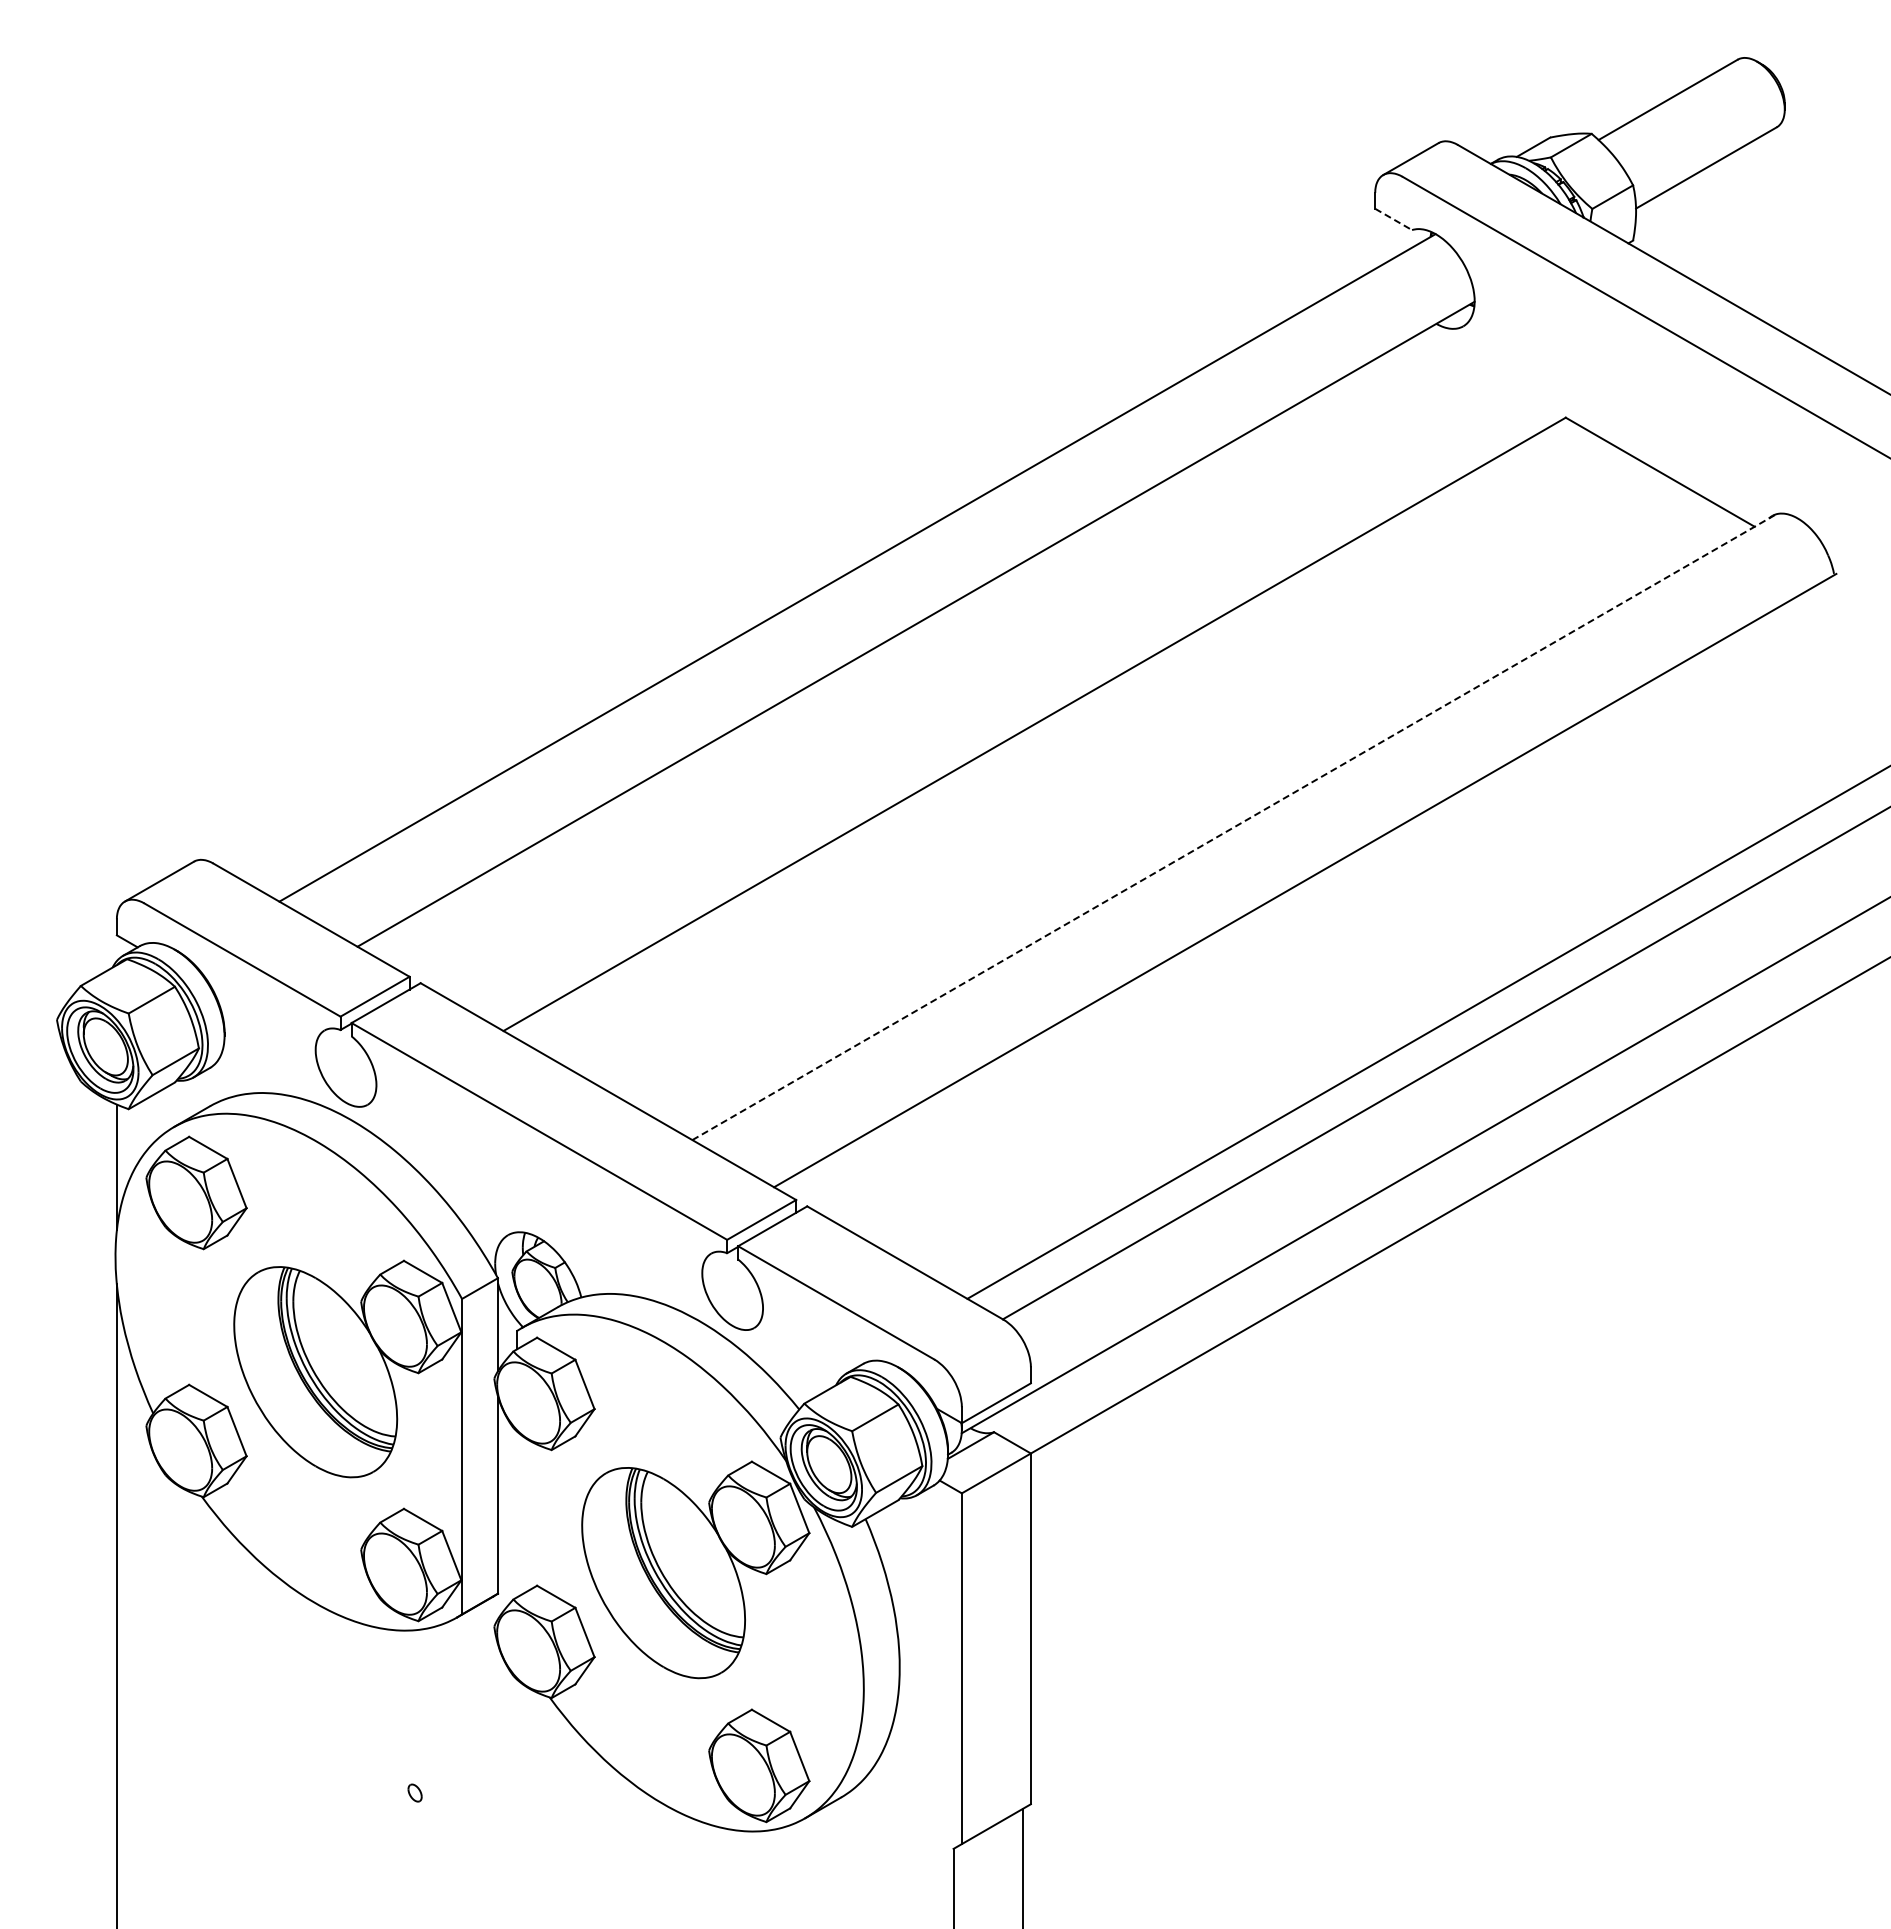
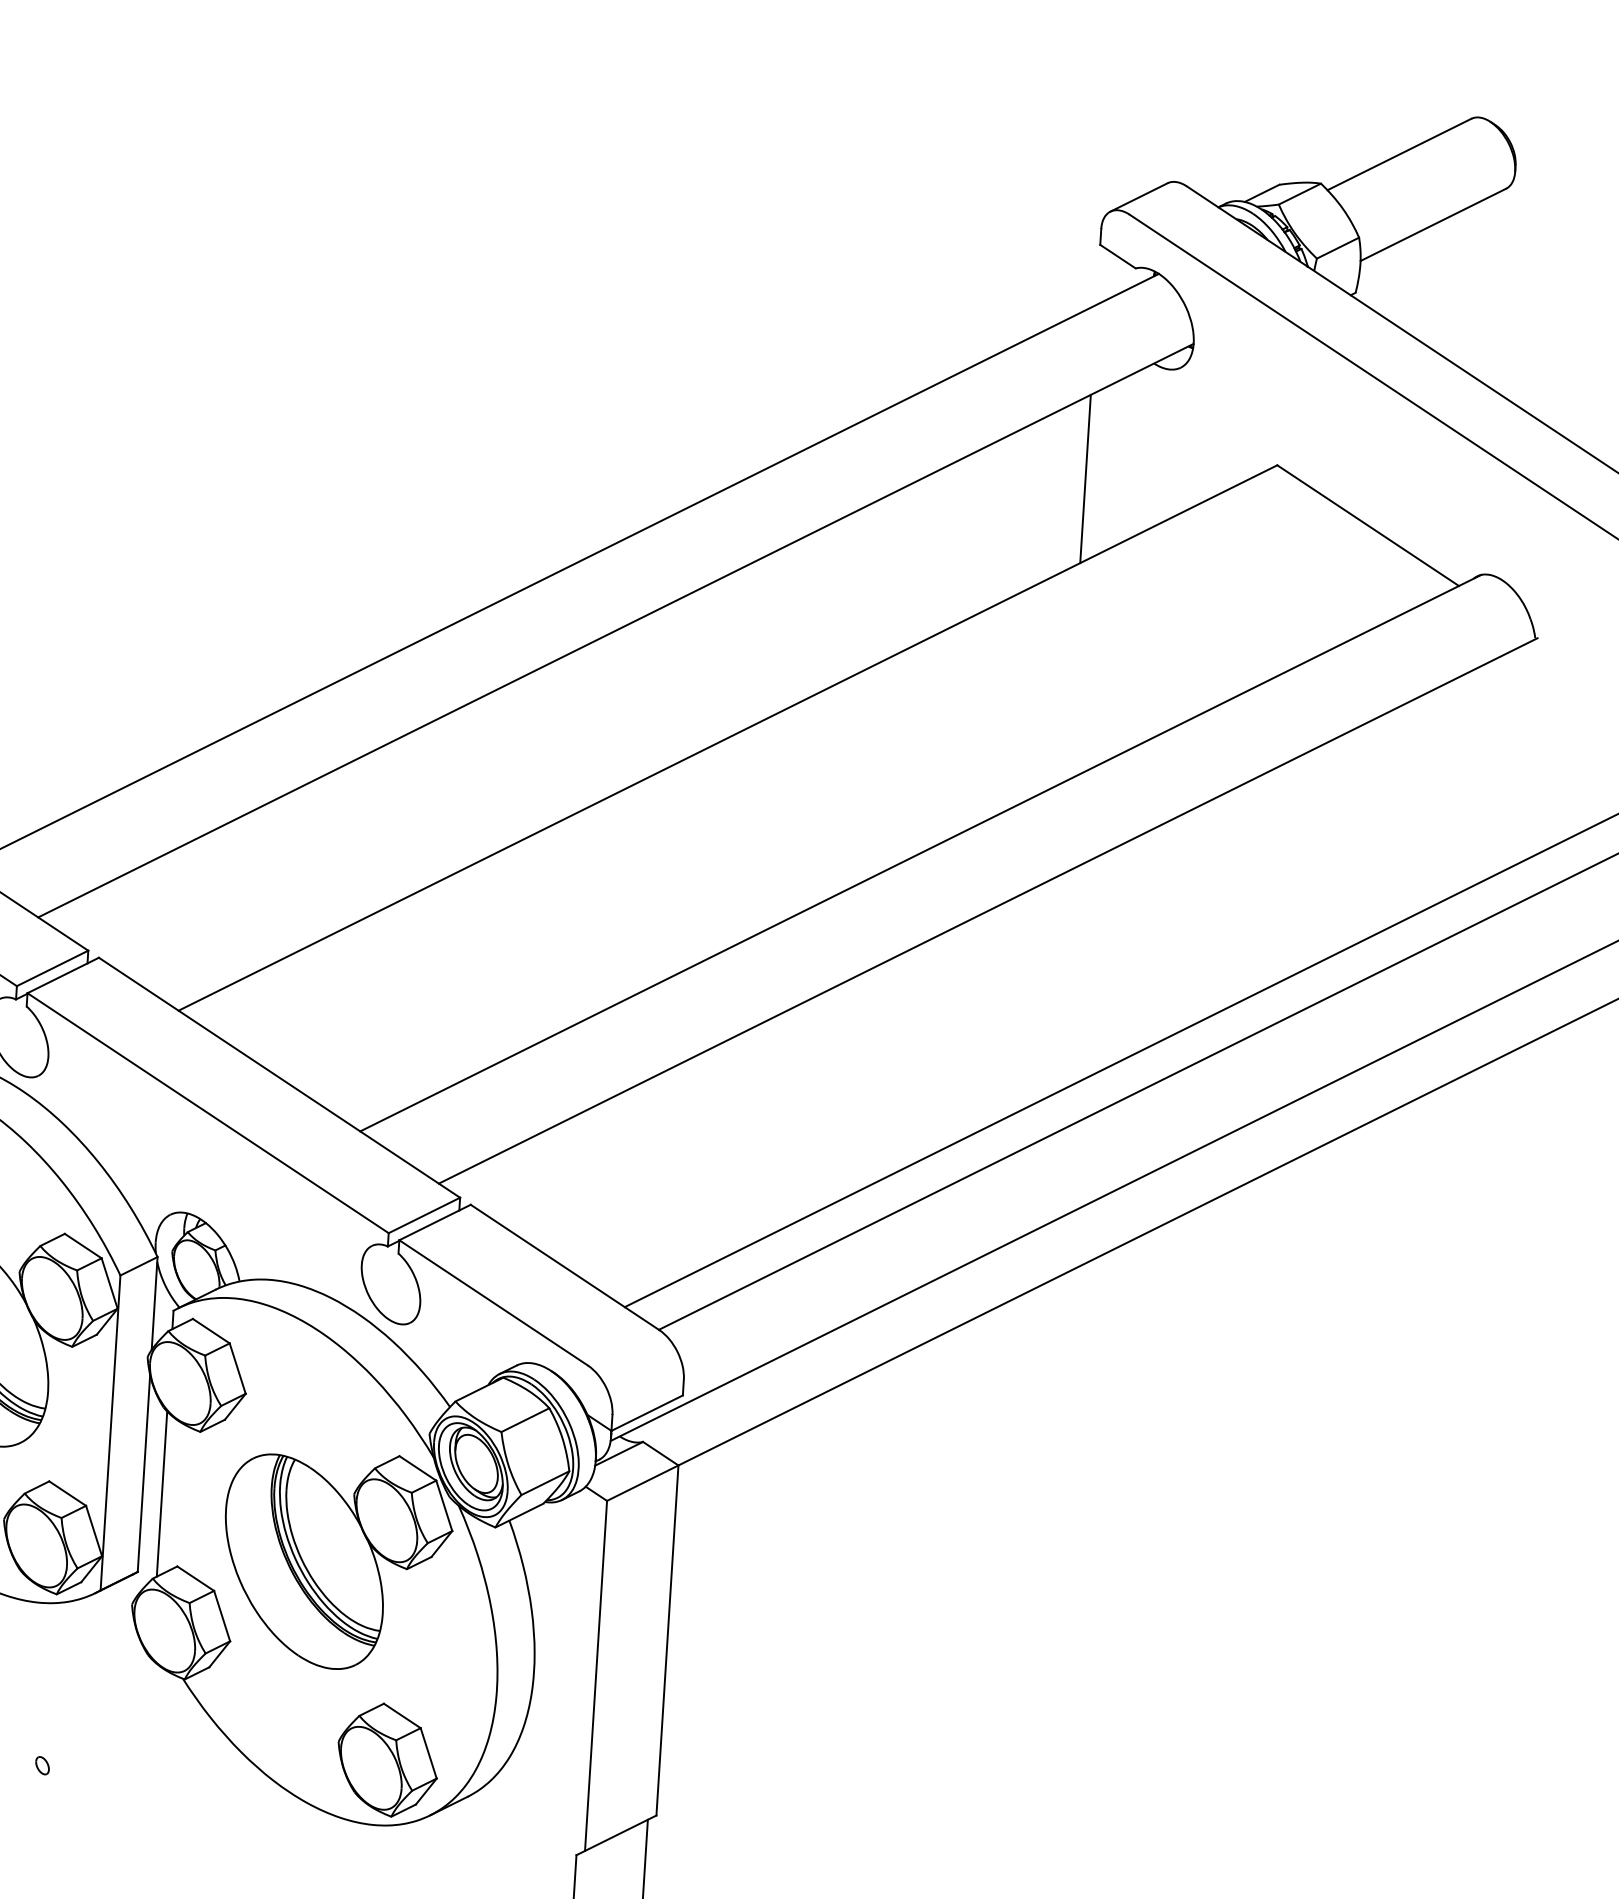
line: (1394, 219) -> (1118, 256), dashed -> solid
line: (1375, 443) -> (1085, 479), added
line: (1234, 827) -> (920, 853), dashed -> solid
line: (517, 1514) -> (162, 1494), added

